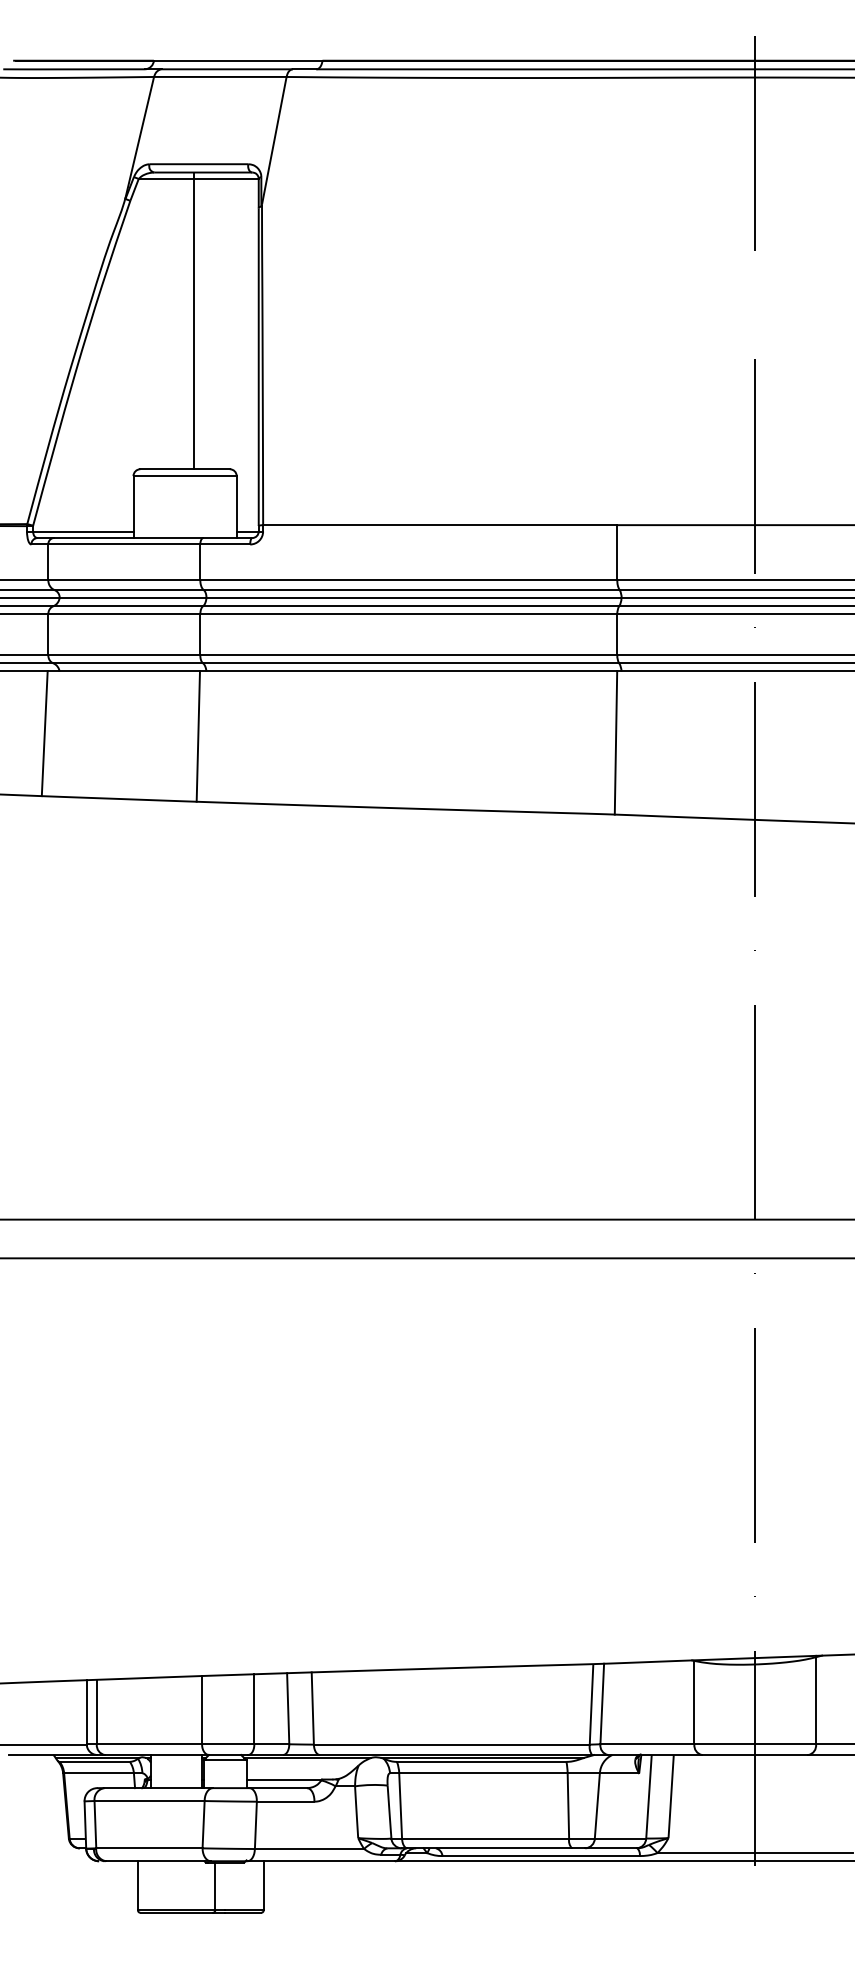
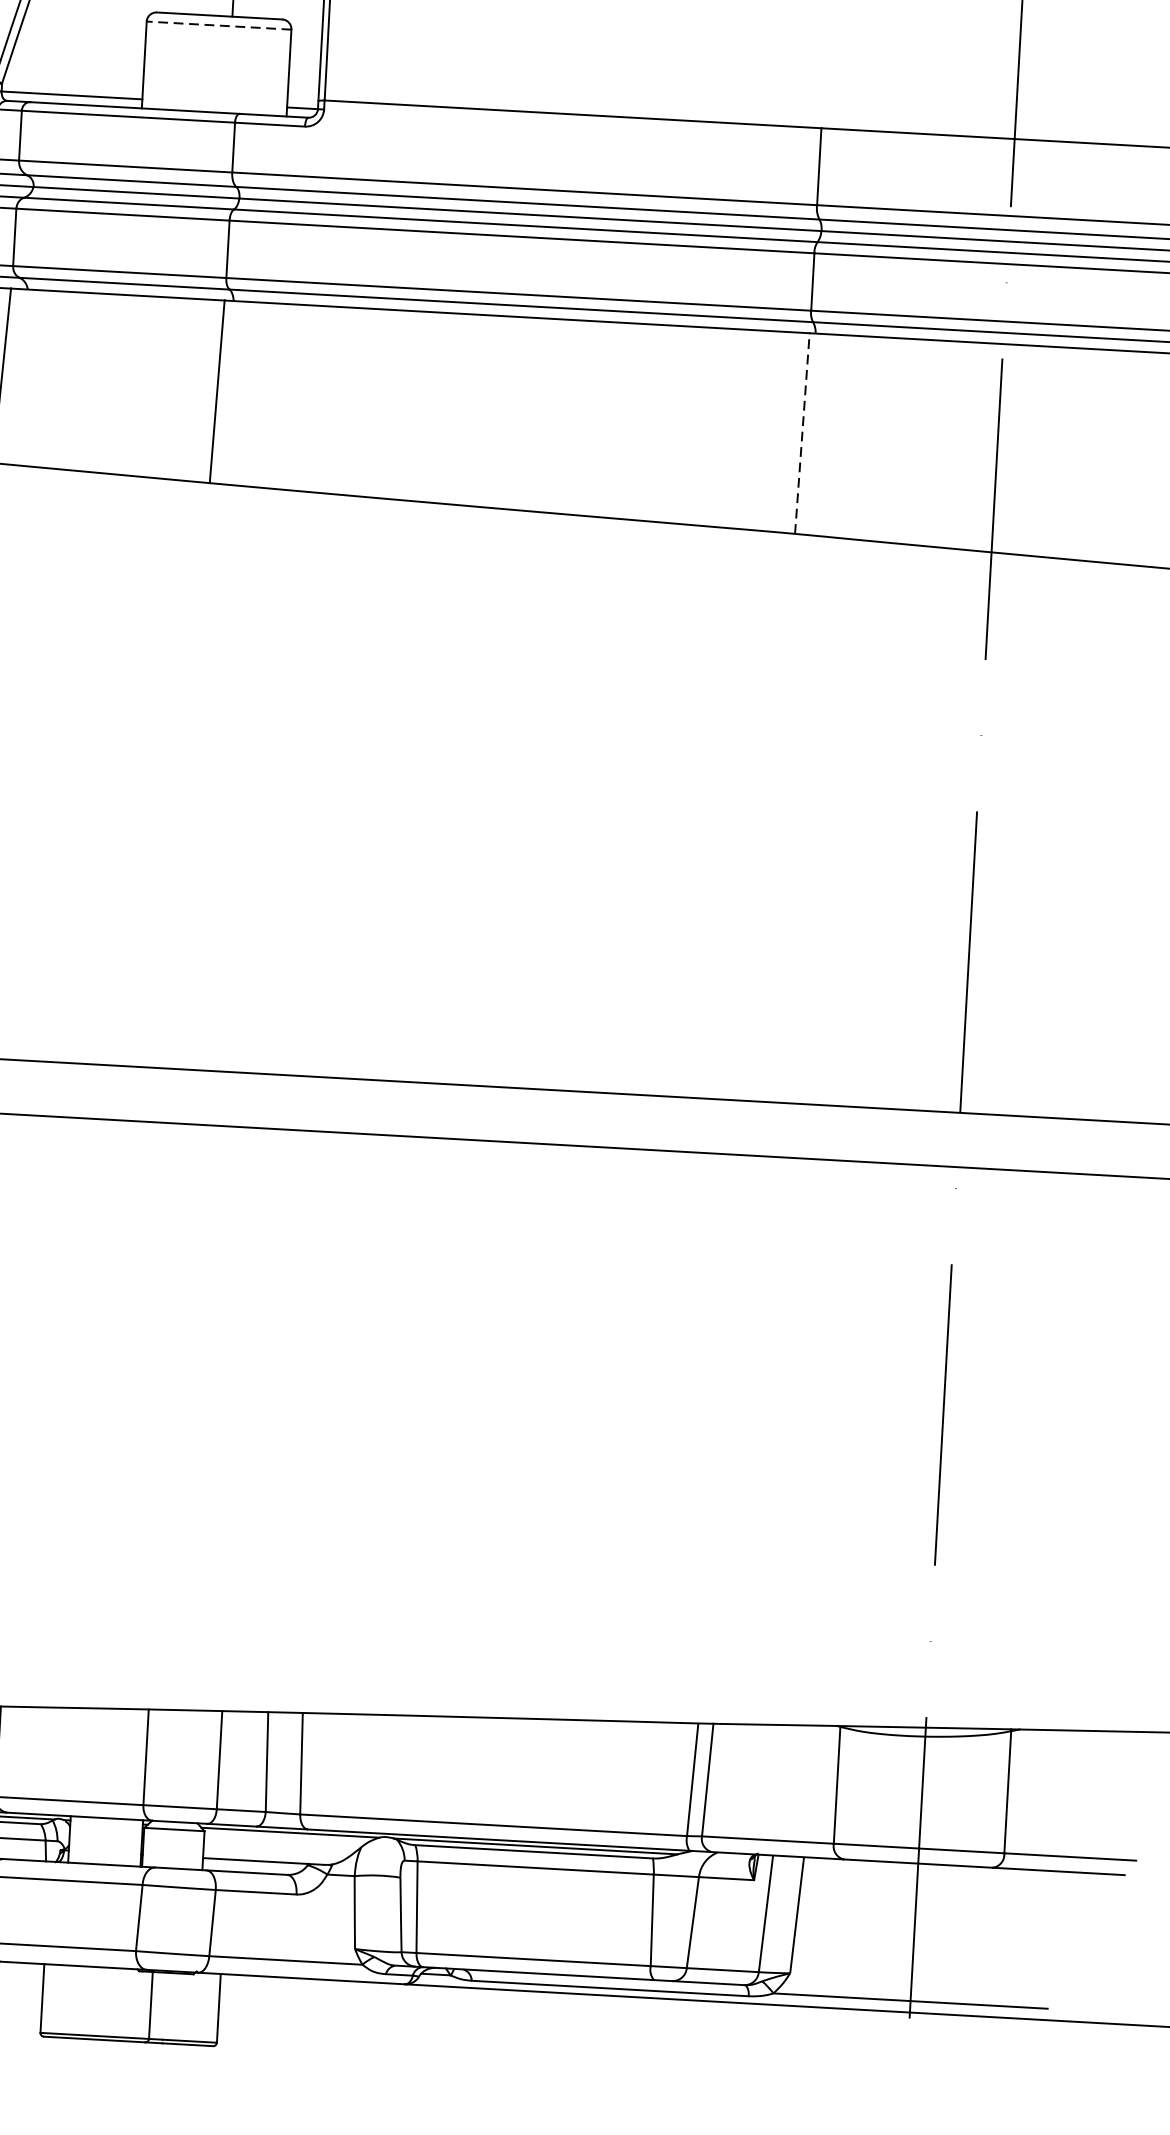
line: (185, 476) -> (219, 26), solid -> dashed
line: (616, 742) -> (803, 432), solid -> dashed

